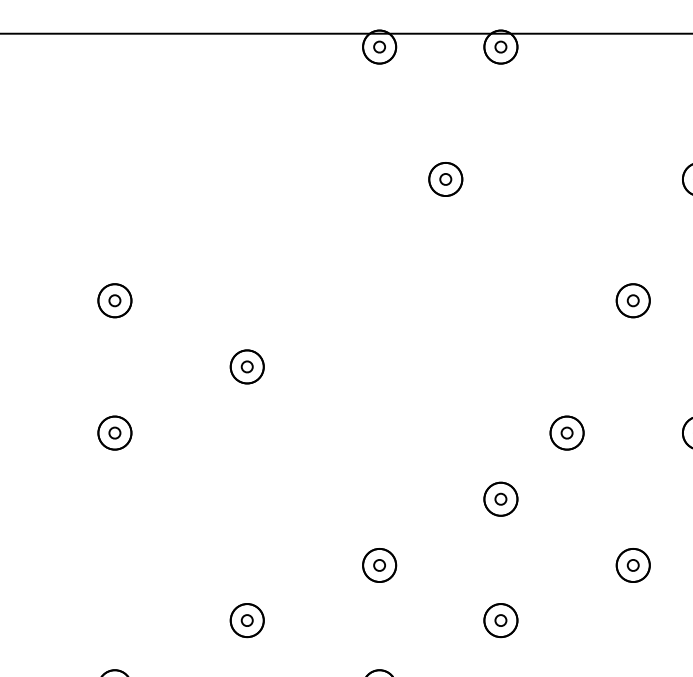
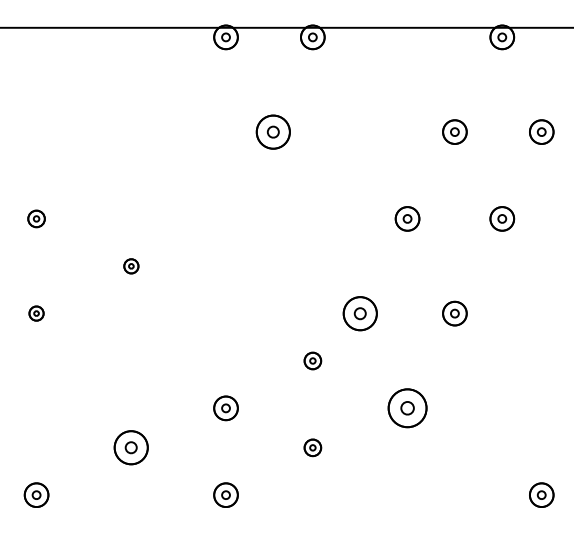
part: (445, 178) -> (273, 131), size x1.4
part: (114, 300) -> (36, 218), size x0.7
part: (247, 367) -> (131, 266), size x0.6
part: (114, 432) -> (36, 313), size x0.6
part: (566, 432) -> (359, 313), size x1.4
part: (500, 498) -> (312, 360), size x0.7
part: (633, 565) -> (407, 408), size x1.6
part: (247, 620) -> (131, 447), size x1.4
part: (500, 620) -> (312, 447), size x0.7

